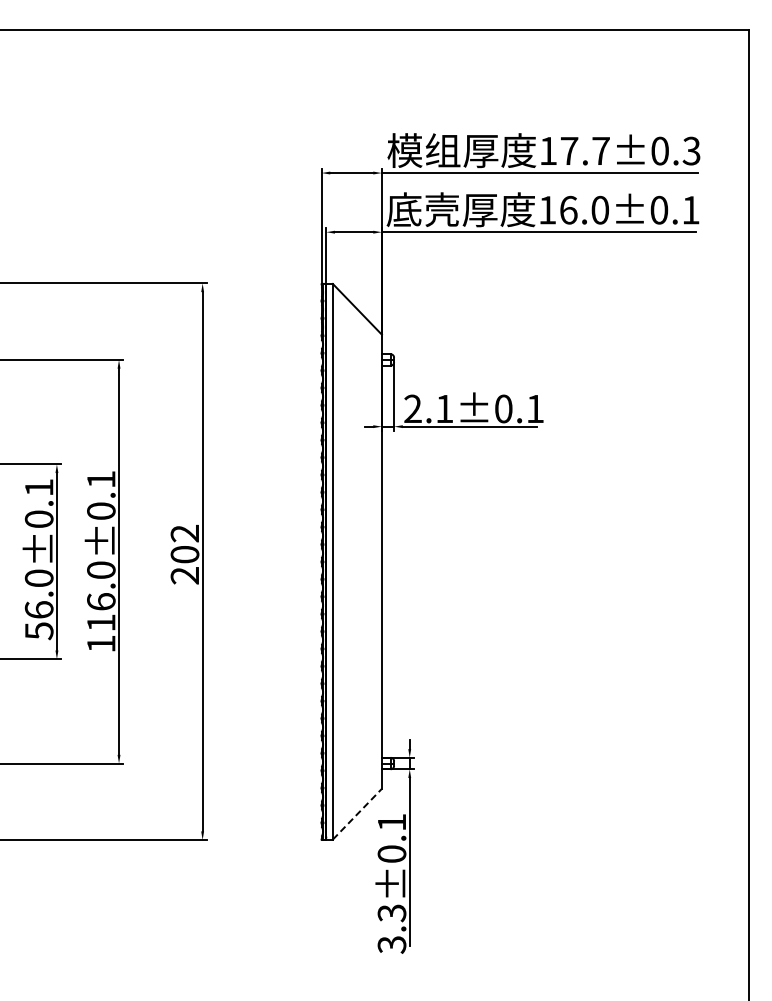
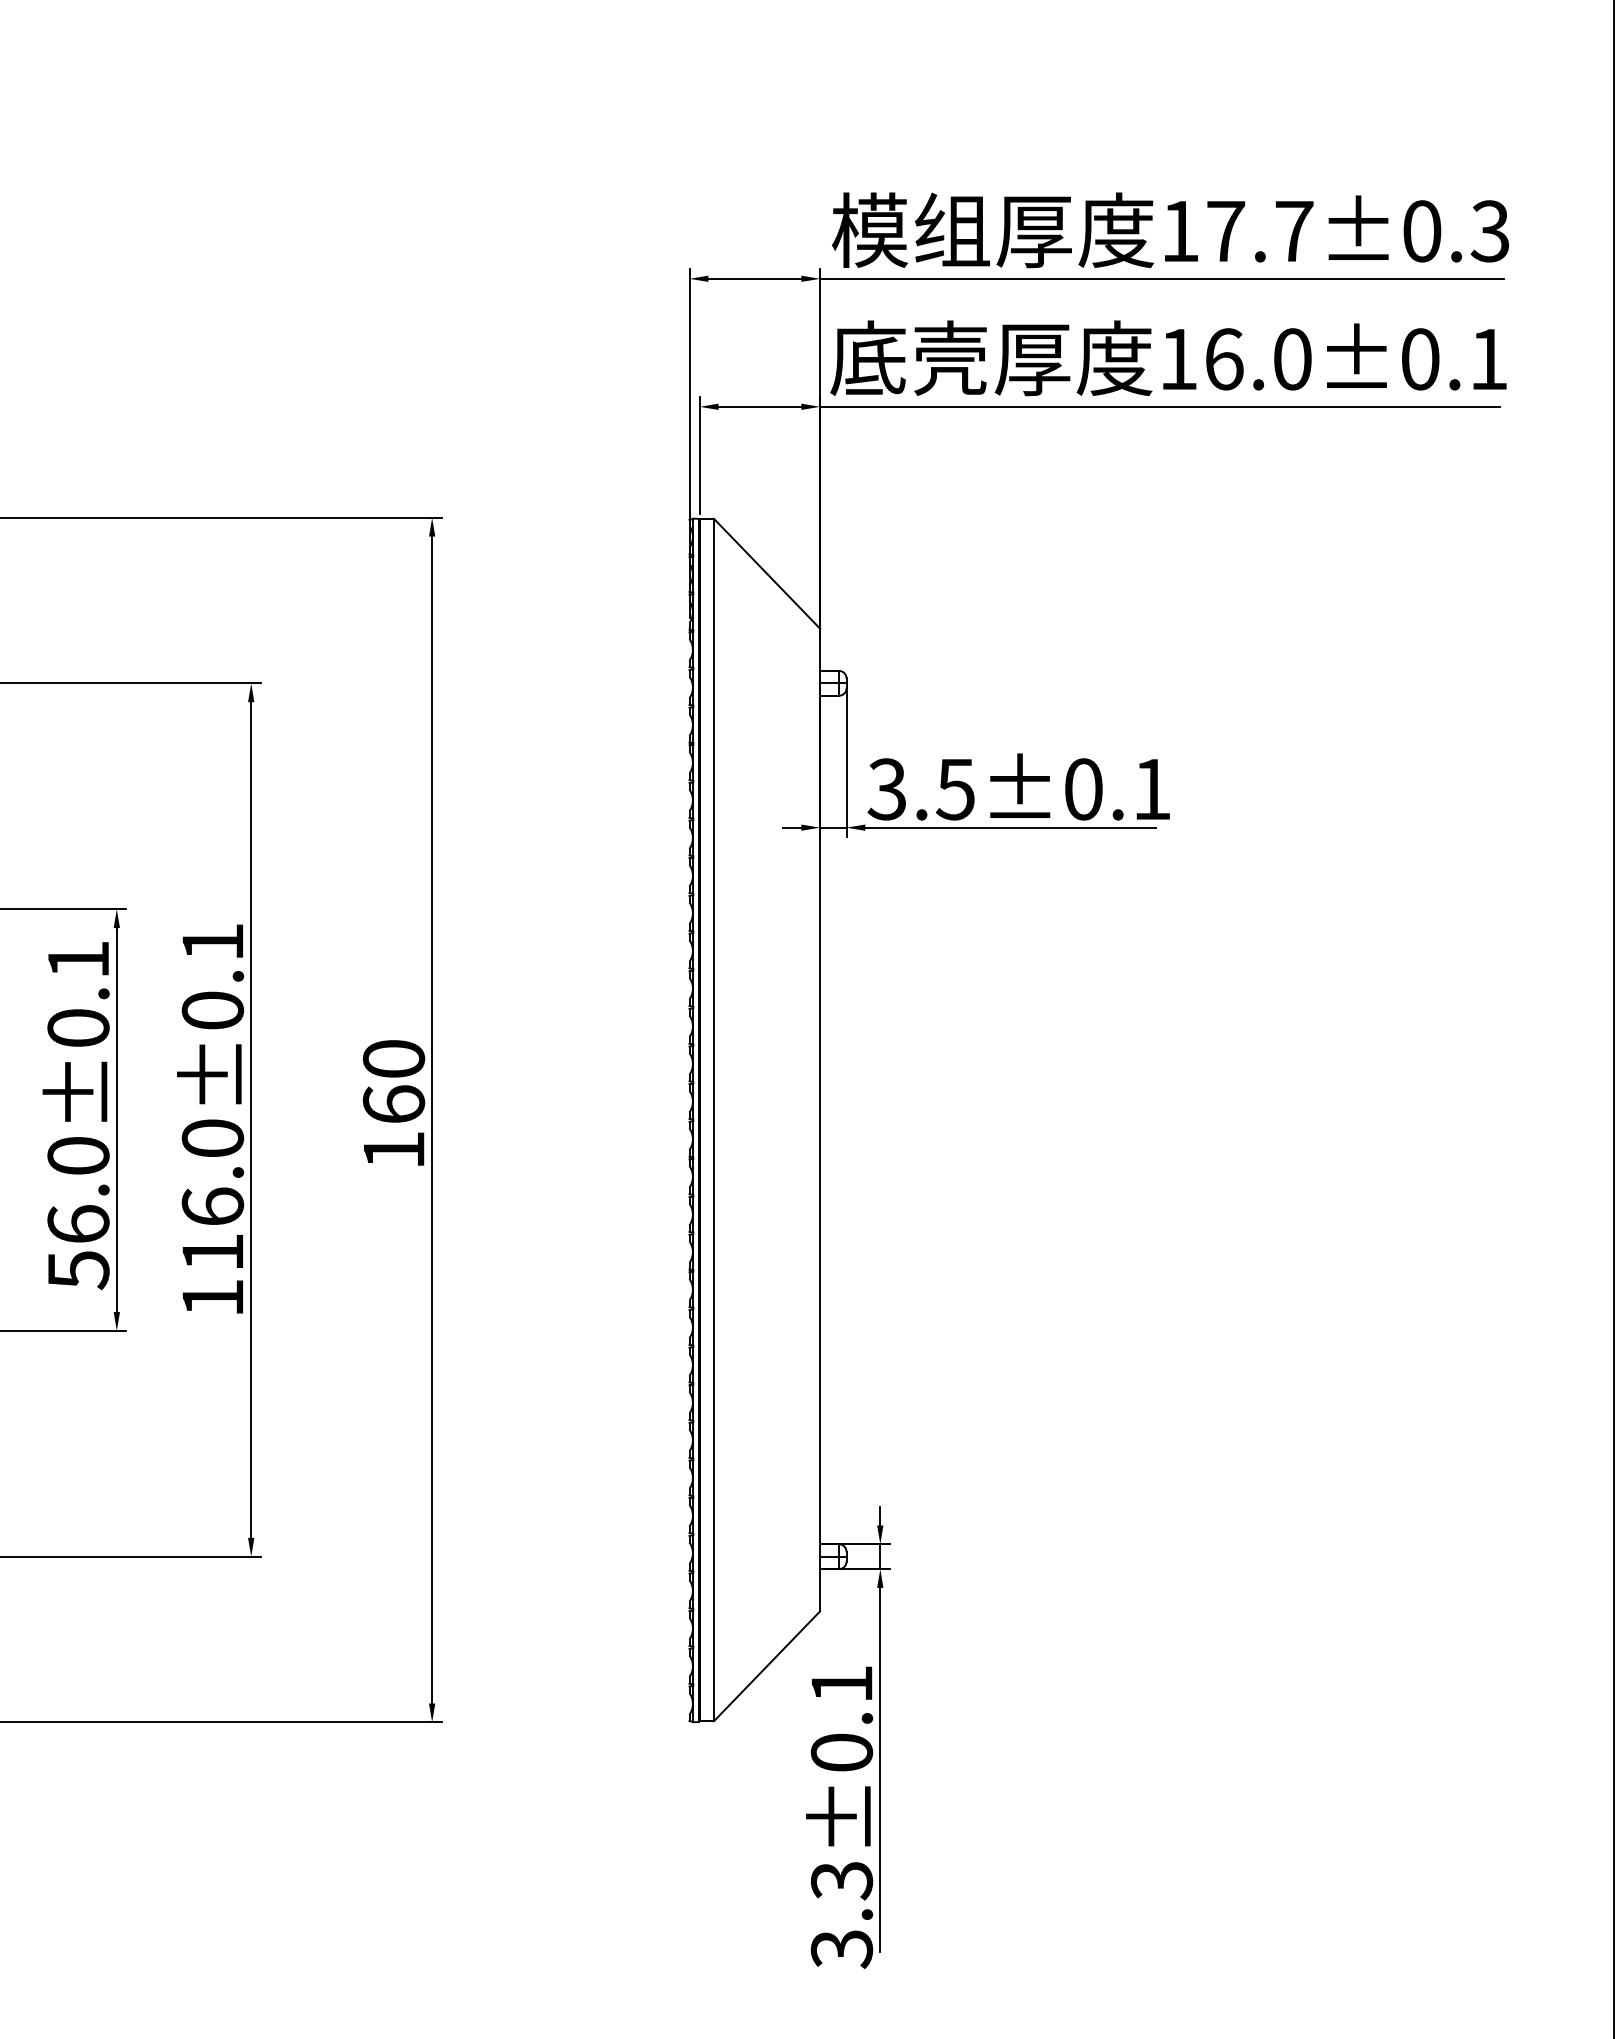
text: (428, 409) -> (920, 790), 2.1±0.1 -> 3.5±0.1
text: (184, 554) -> (392, 1104), 202 -> 160
line: (357, 813) -> (767, 1664), dashed -> solid

